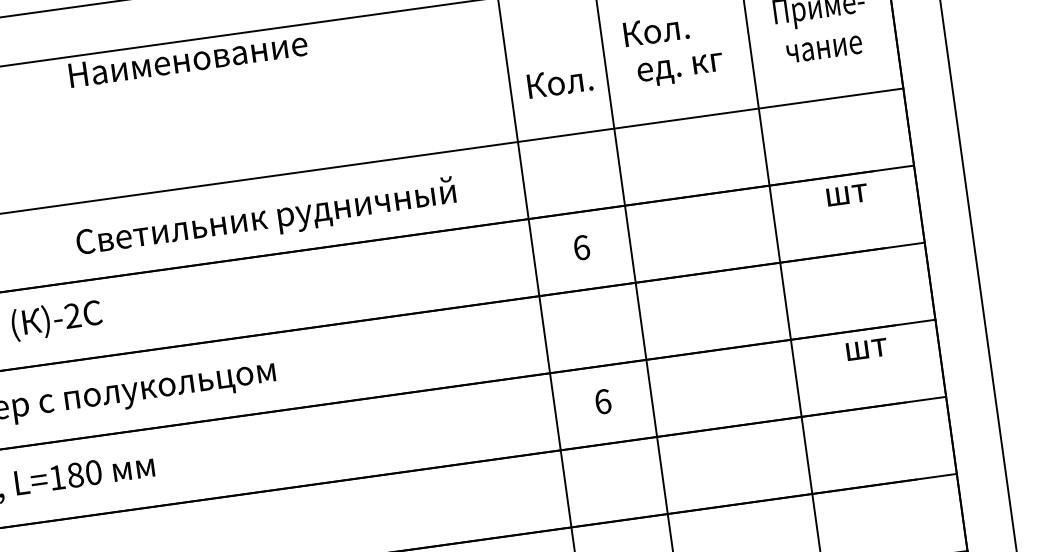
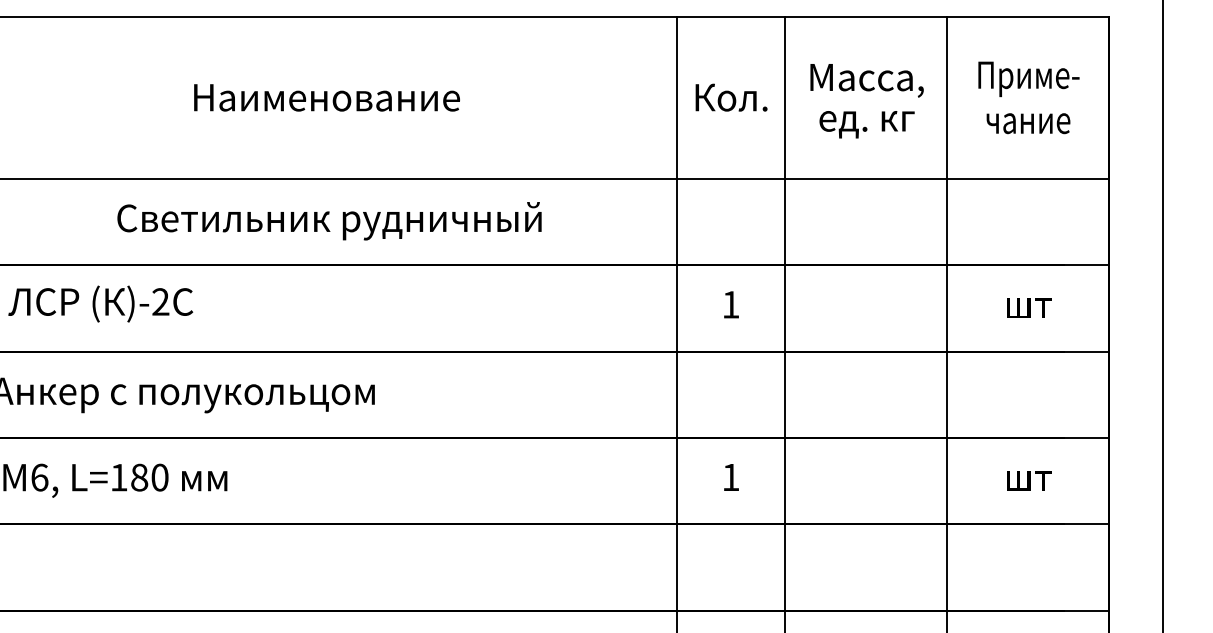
text: (676, 30) -> (868, 80), Кол. -> Масса,
text: (187, 59) -> (326, 97), moved
text: (560, 82) -> (731, 97), moved
text: (847, 194) -> (1029, 307), moved
text: (266, 219) -> (329, 221), moved
text: (582, 247) -> (731, 304), 6 -> 1
text: (867, 348) -> (1029, 480), moved
text: (603, 401) -> (731, 477), 6 -> 1

